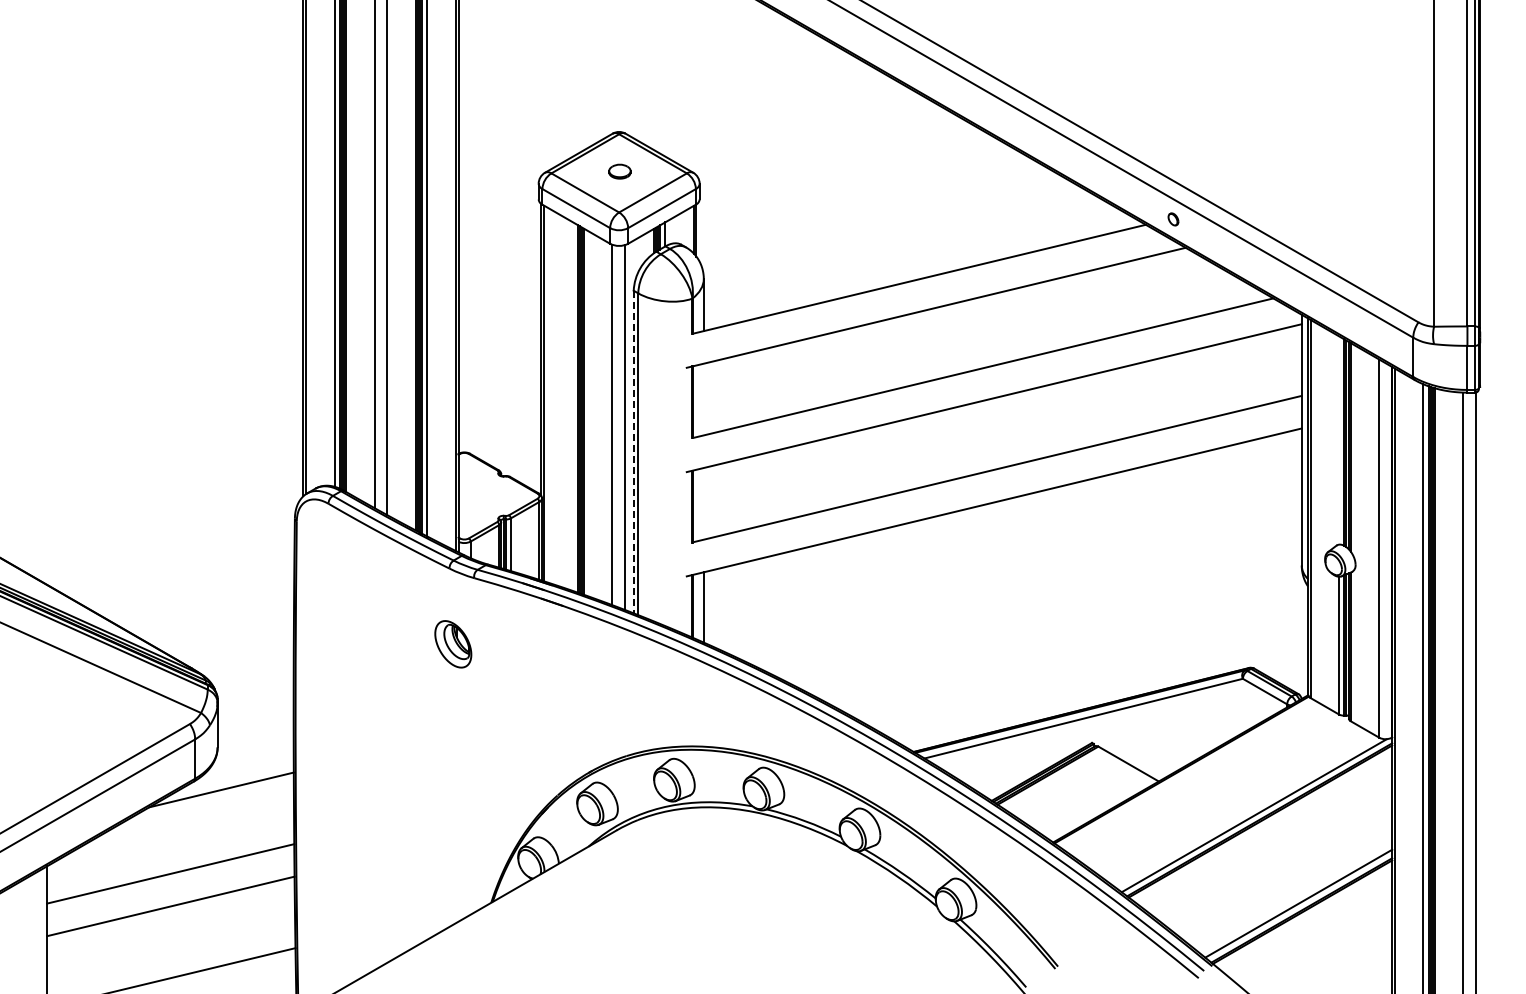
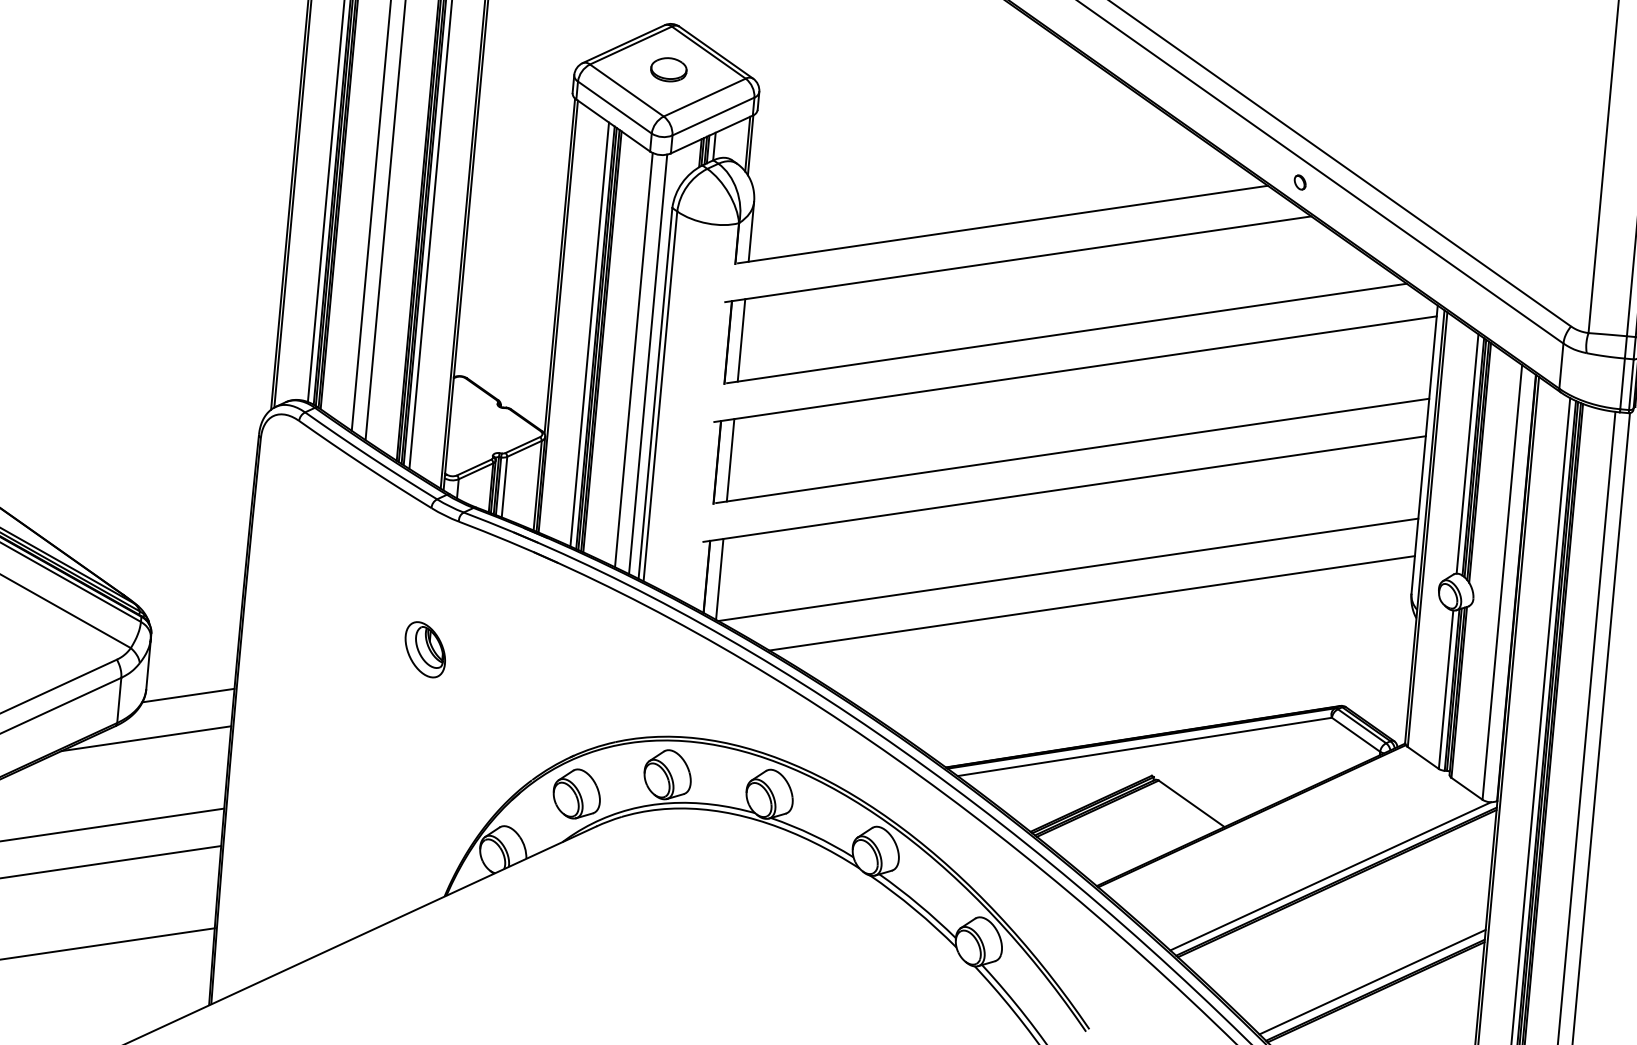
part: (619, 171) -> (668, 69), size x1.43
line: (703, 399) -> (741, 340), added
line: (572, 405) -> (589, 333), added
line: (1339, 440) -> (1467, 453), added
line: (633, 452) -> (655, 393), dashed -> solid
line: (703, 503) -> (730, 459), added
line: (1003, 571) -> (1067, 569), added
line: (1026, 598) -> (1091, 602), added
part: (453, 644) -> (425, 650), moved
line: (254, 749) -> (188, 695), added

